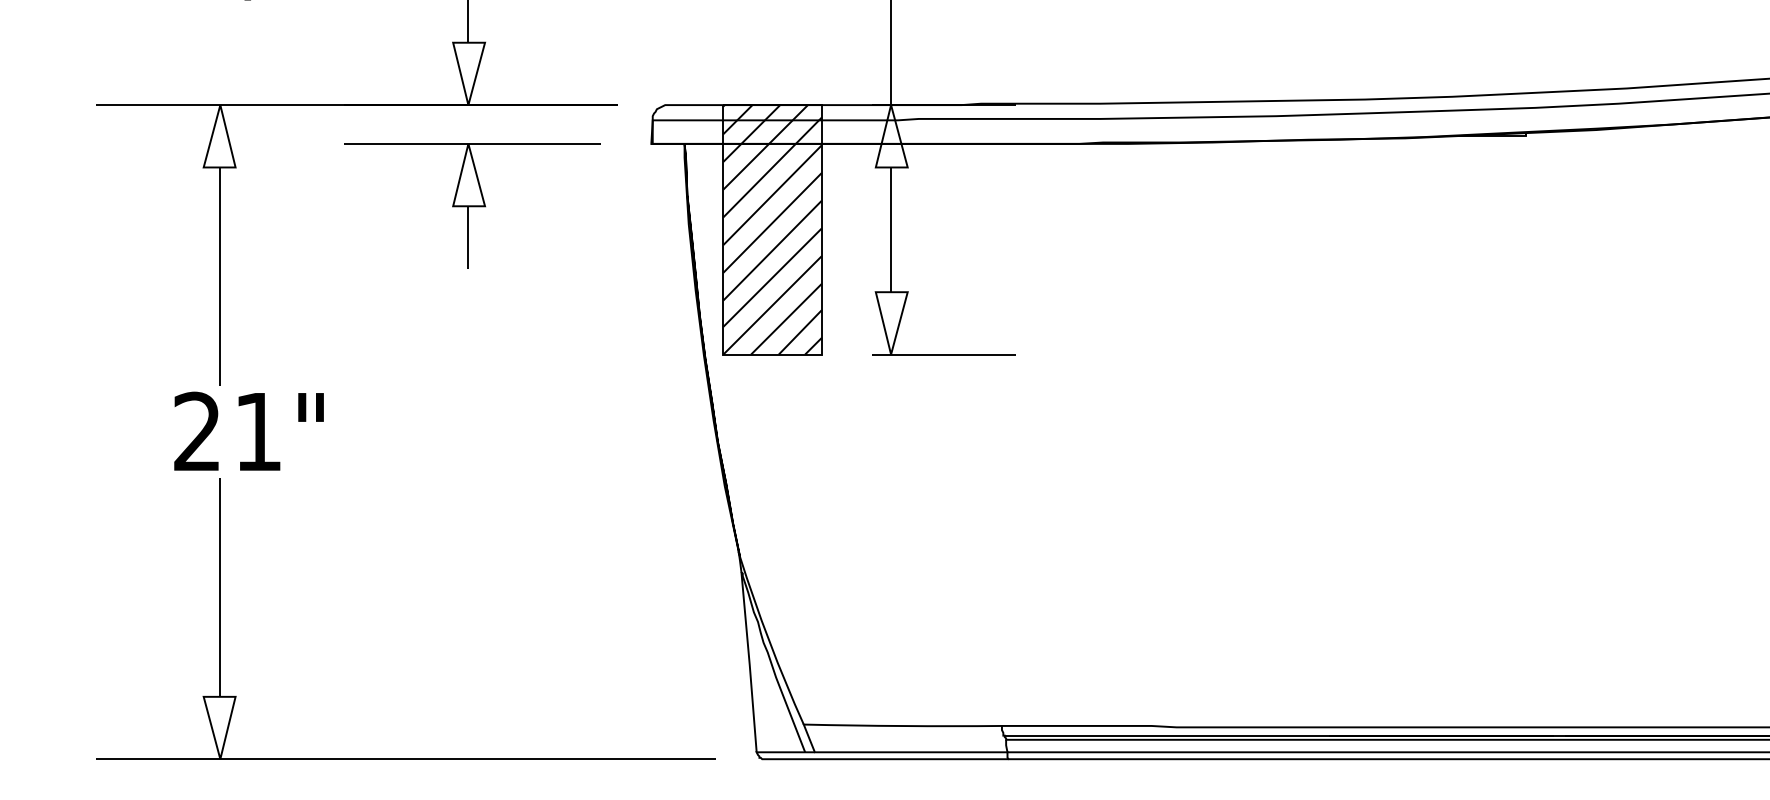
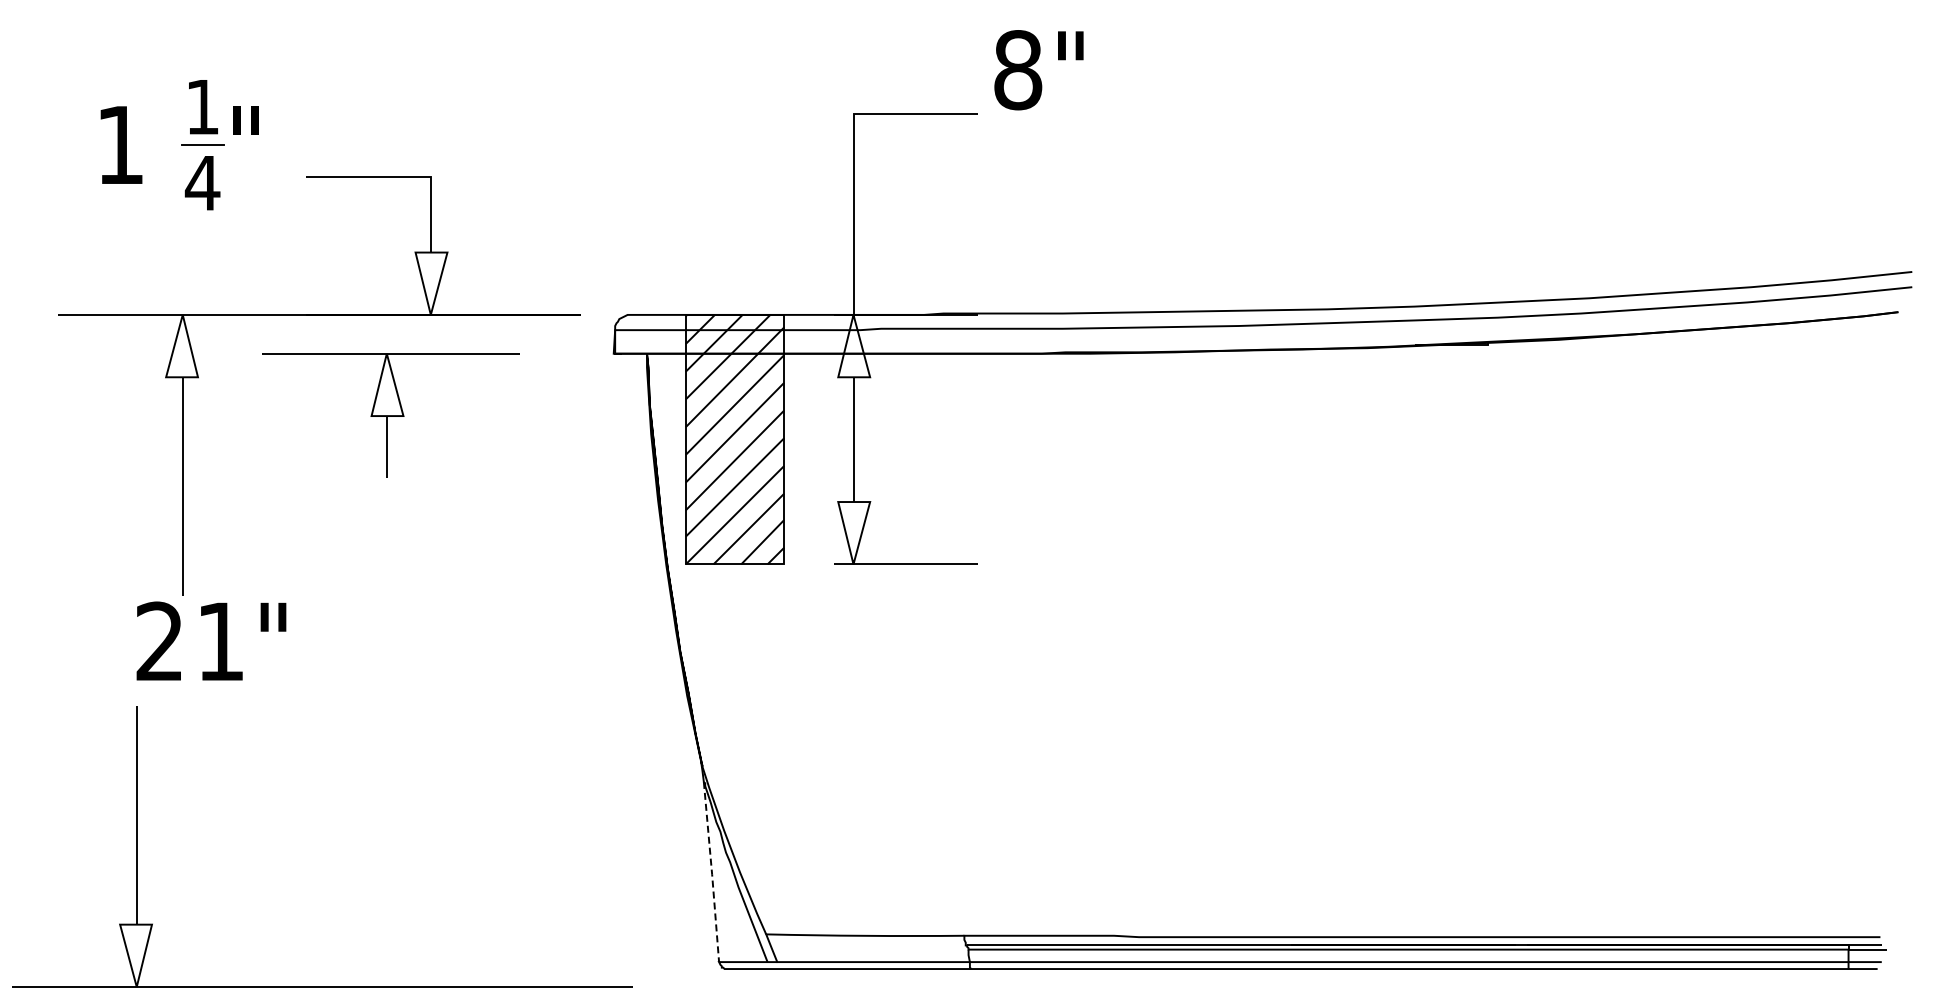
part: (472, 205) -> (390, 415), moved
line: (749, 662) -> (711, 872), solid -> dashed
part: (406, 758) -> (322, 986), moved

